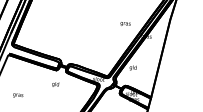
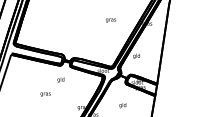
text: (126, 24) -> (111, 20), moved
text: (18, 95) -> (45, 94), moved

